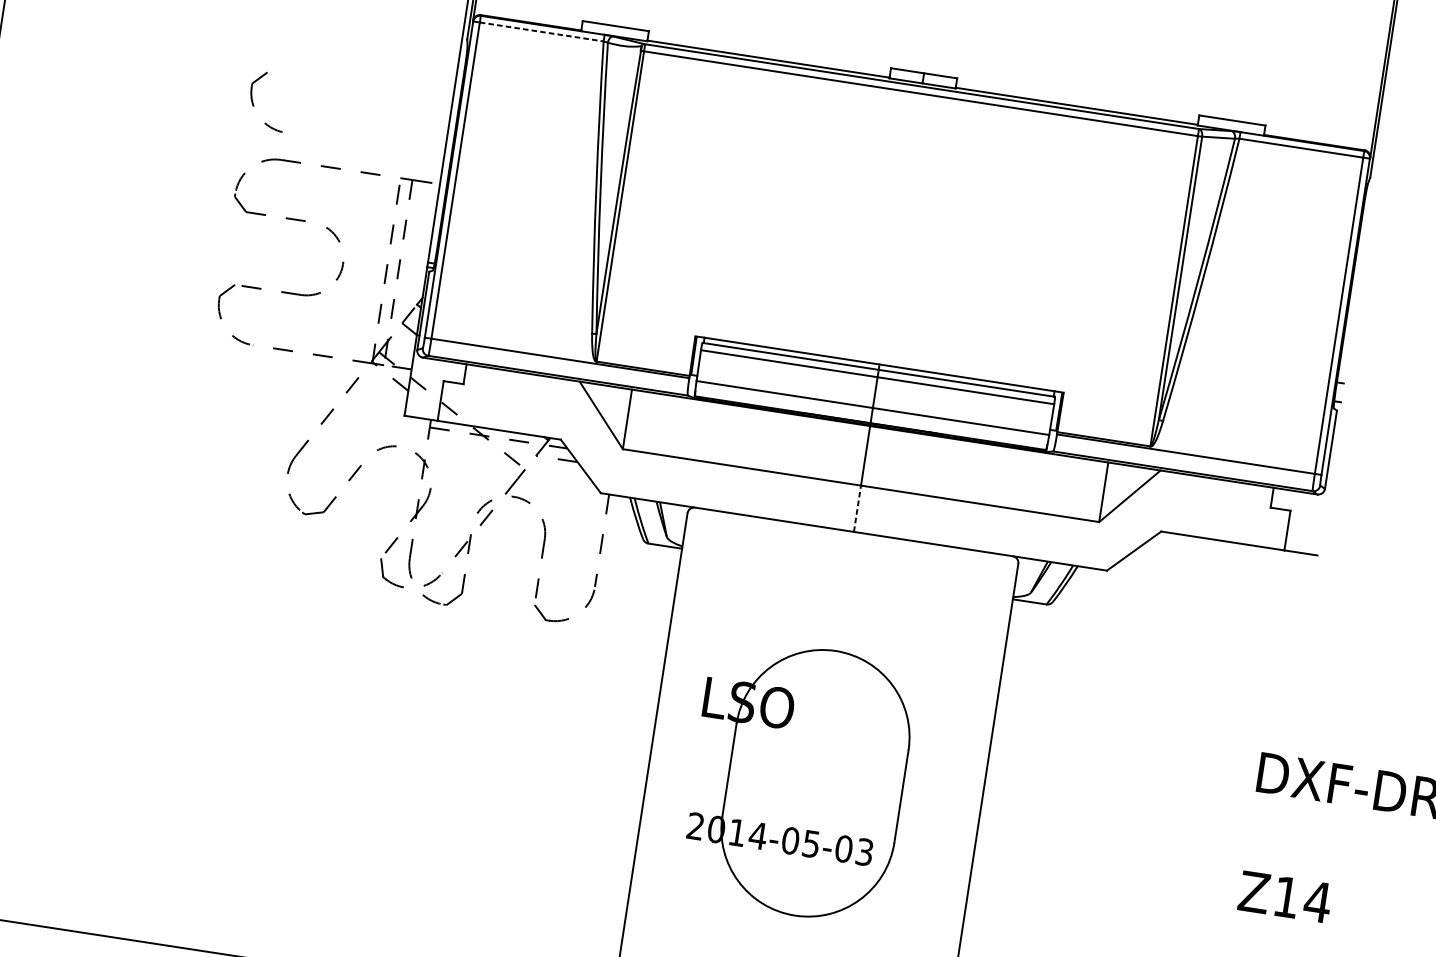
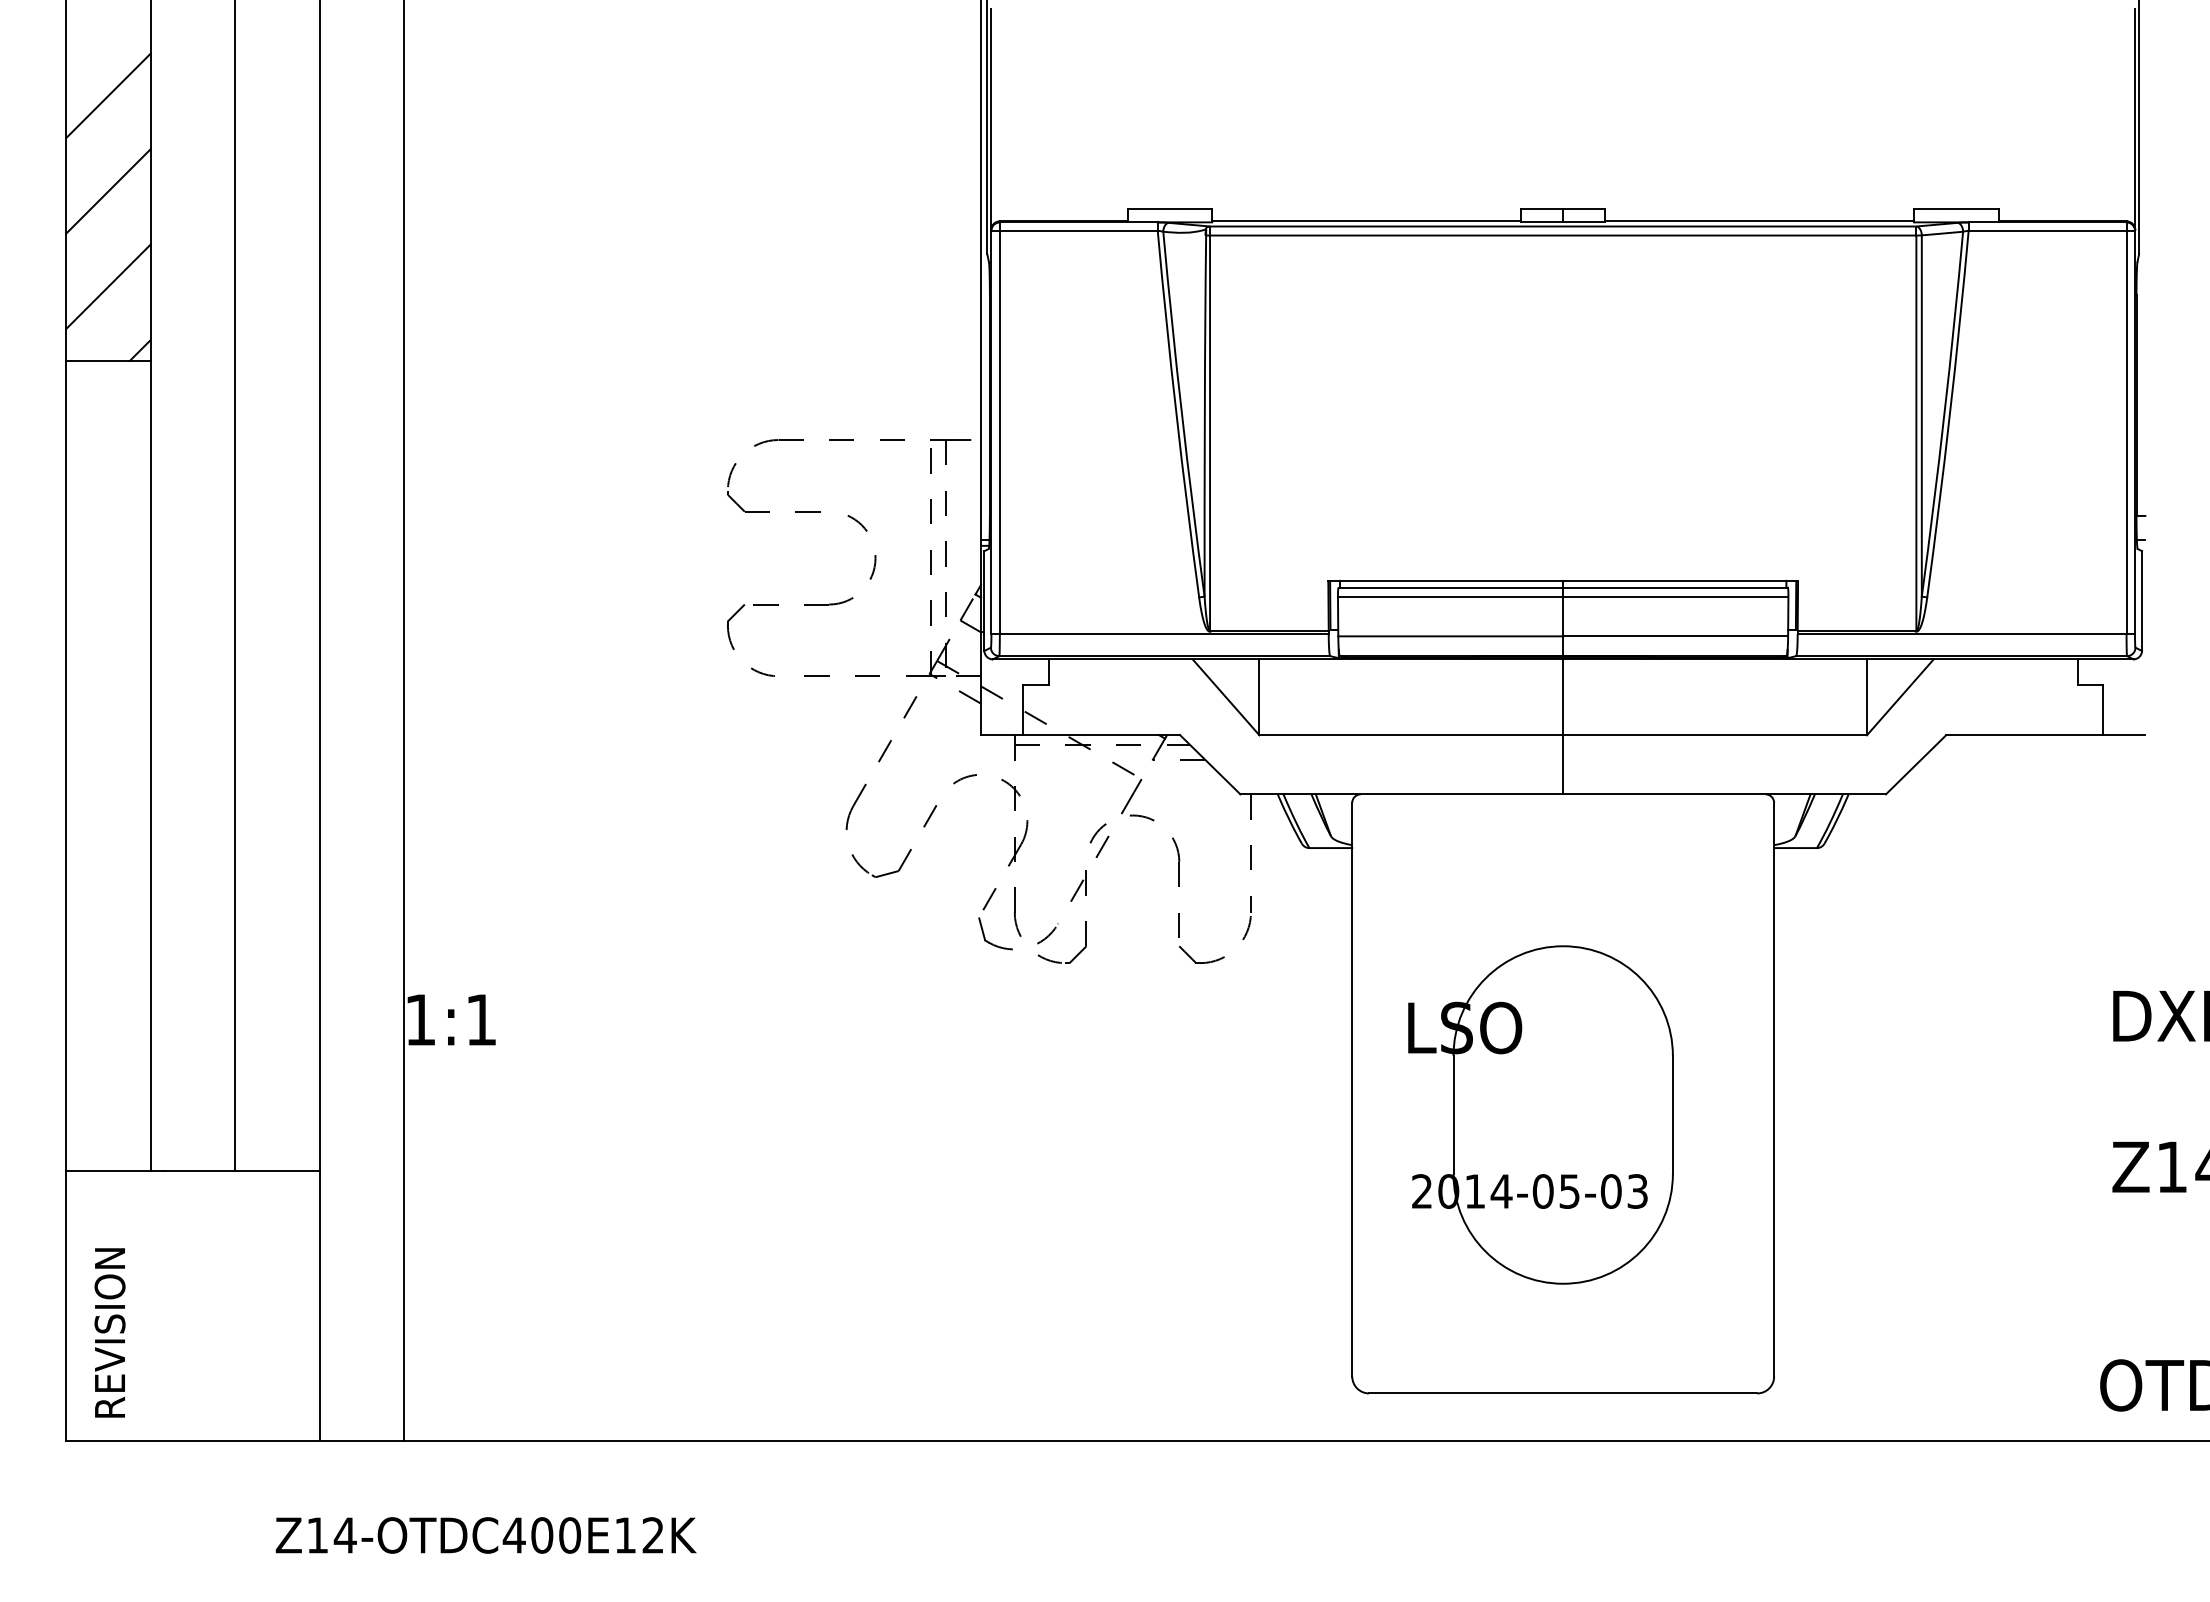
line: (541, 31) -> (1078, 230), dashed -> solid
part: (254, 105) -> (734, 377), removed
line: (857, 508) -> (1563, 764), dashed -> solid

